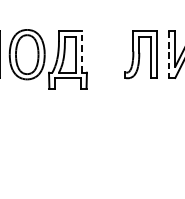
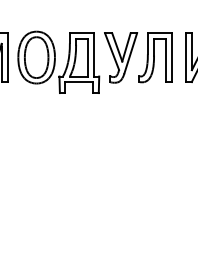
line: (81, 51) -> (93, 54), dashed -> solid
part: (108, 54) -> (121, 57), added
line: (169, 55) -> (185, 58), dashed -> solid

